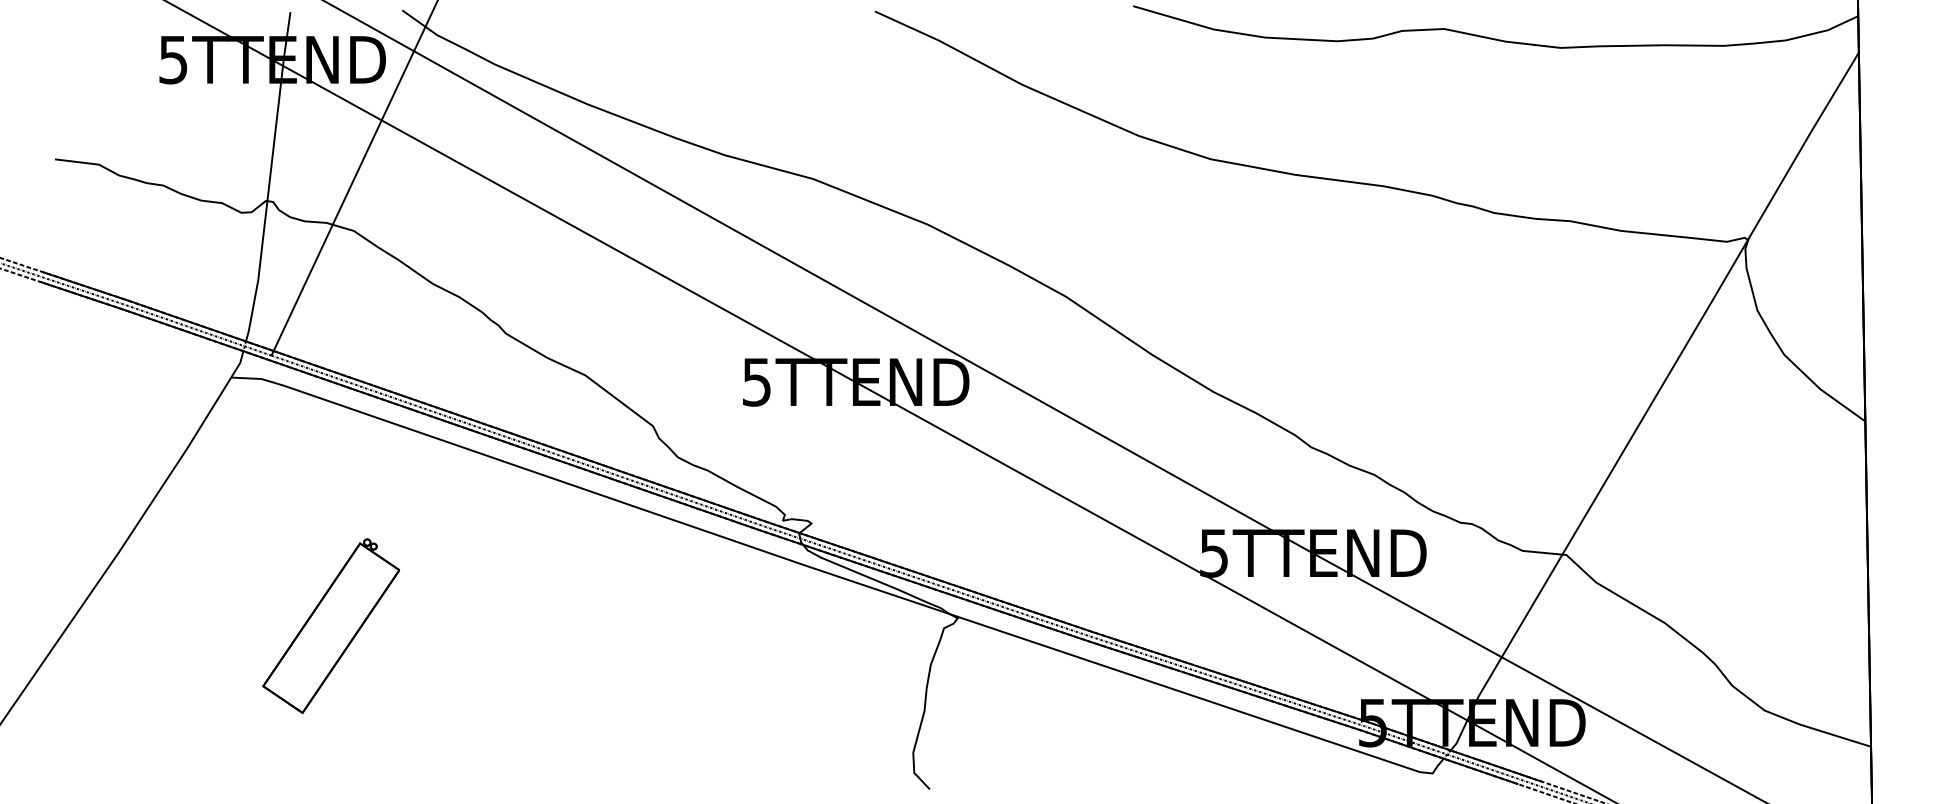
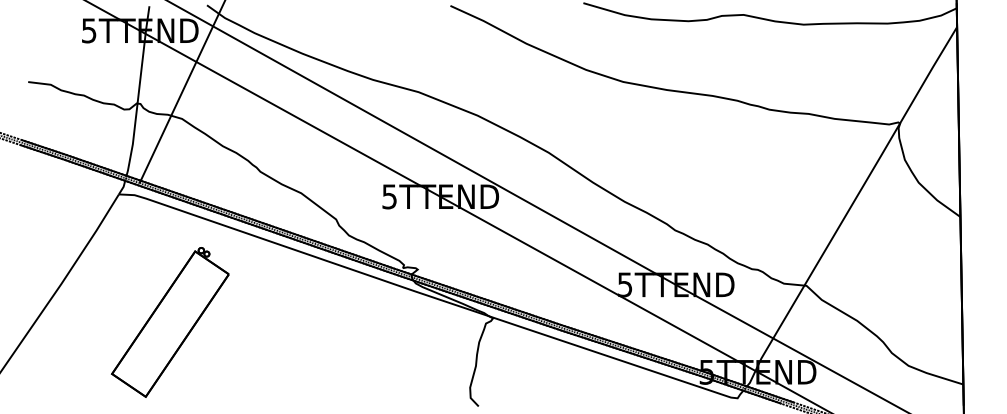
part: (331, 626) -> (170, 322), size x1.67

